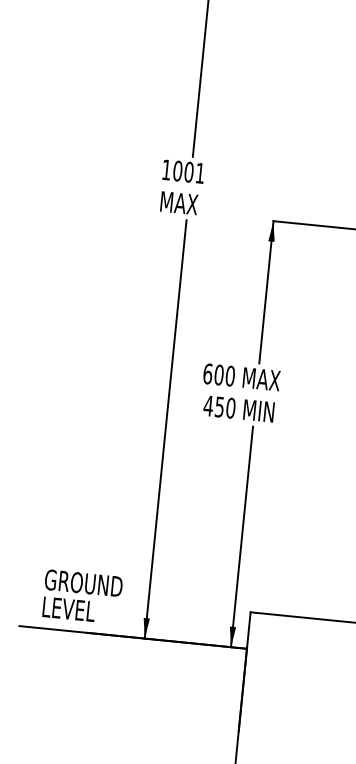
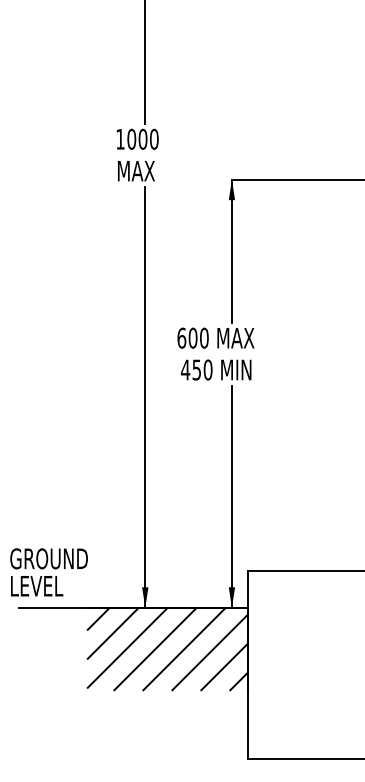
text: (199, 172) -> (153, 138), 1001 -> 1000
text: (81, 596) -> (48, 572), moved
hatch: (162, 681) -> (167, 648), added

